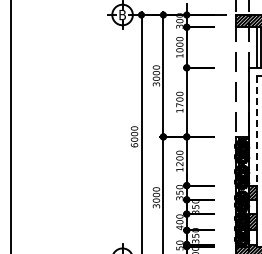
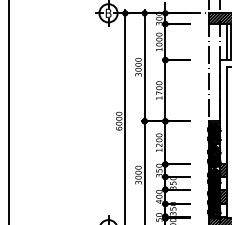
line: (256, 130) -> (227, 115), dashed -> solid

